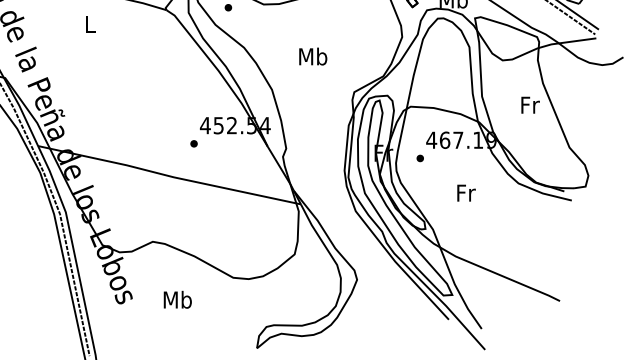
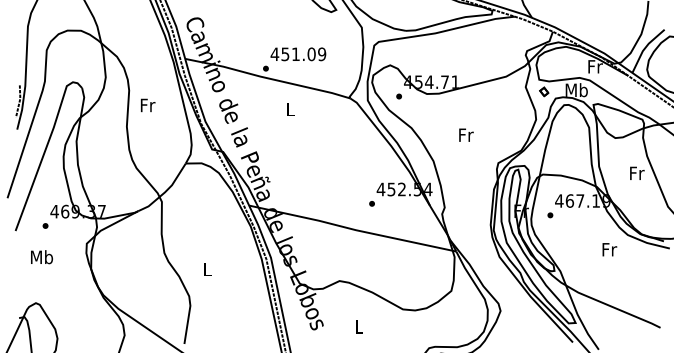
text: (313, 57) -> (466, 135), Mb -> Fr
text: (466, 192) -> (609, 249), moved
text: (178, 299) -> (359, 326), Mb -> L

